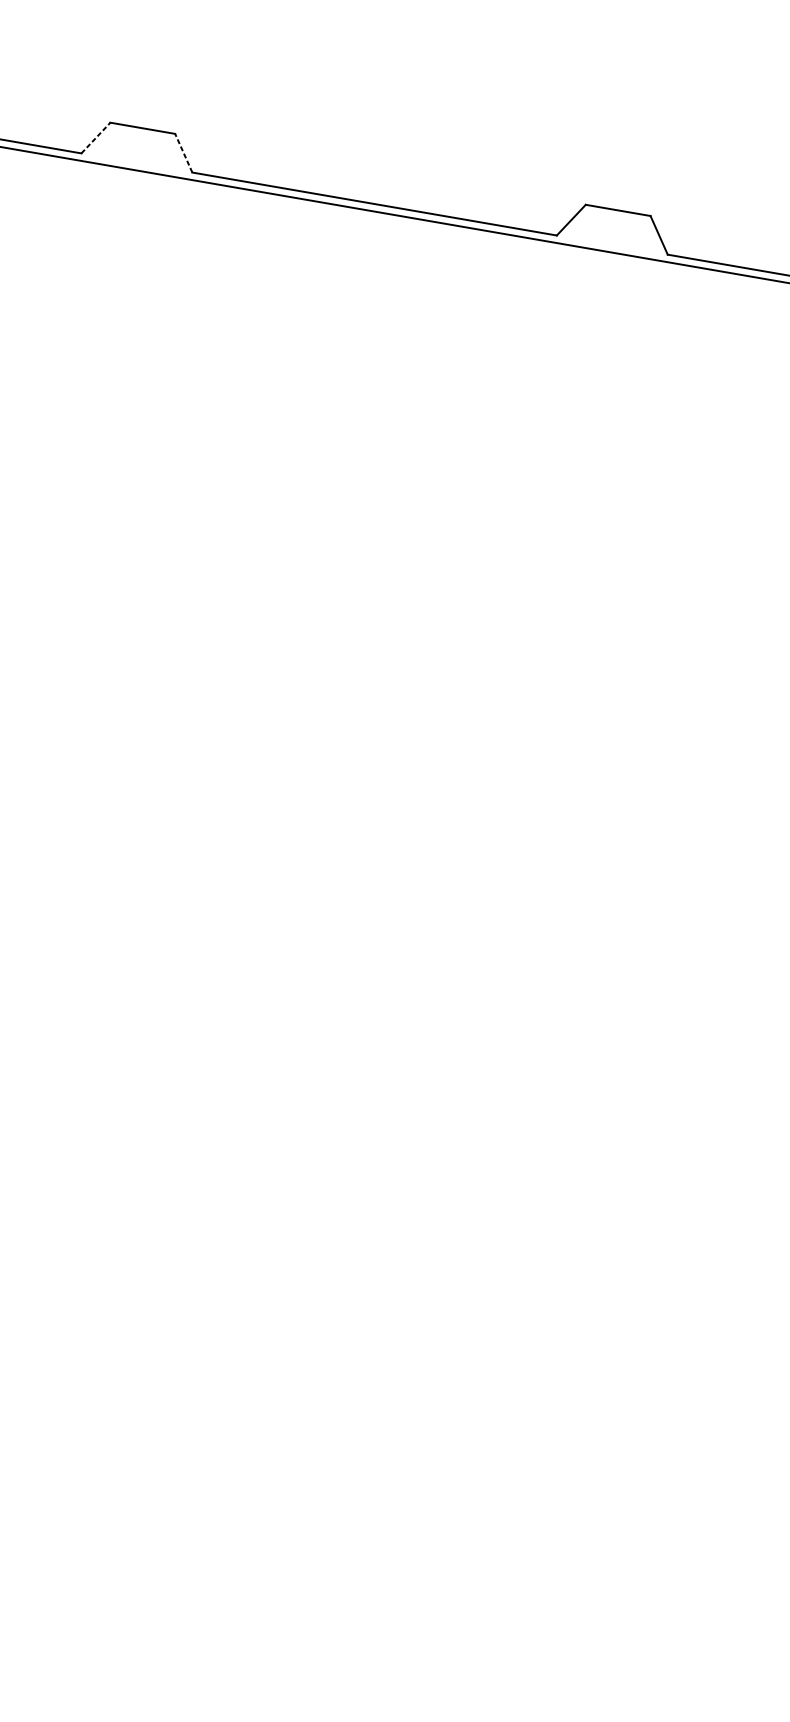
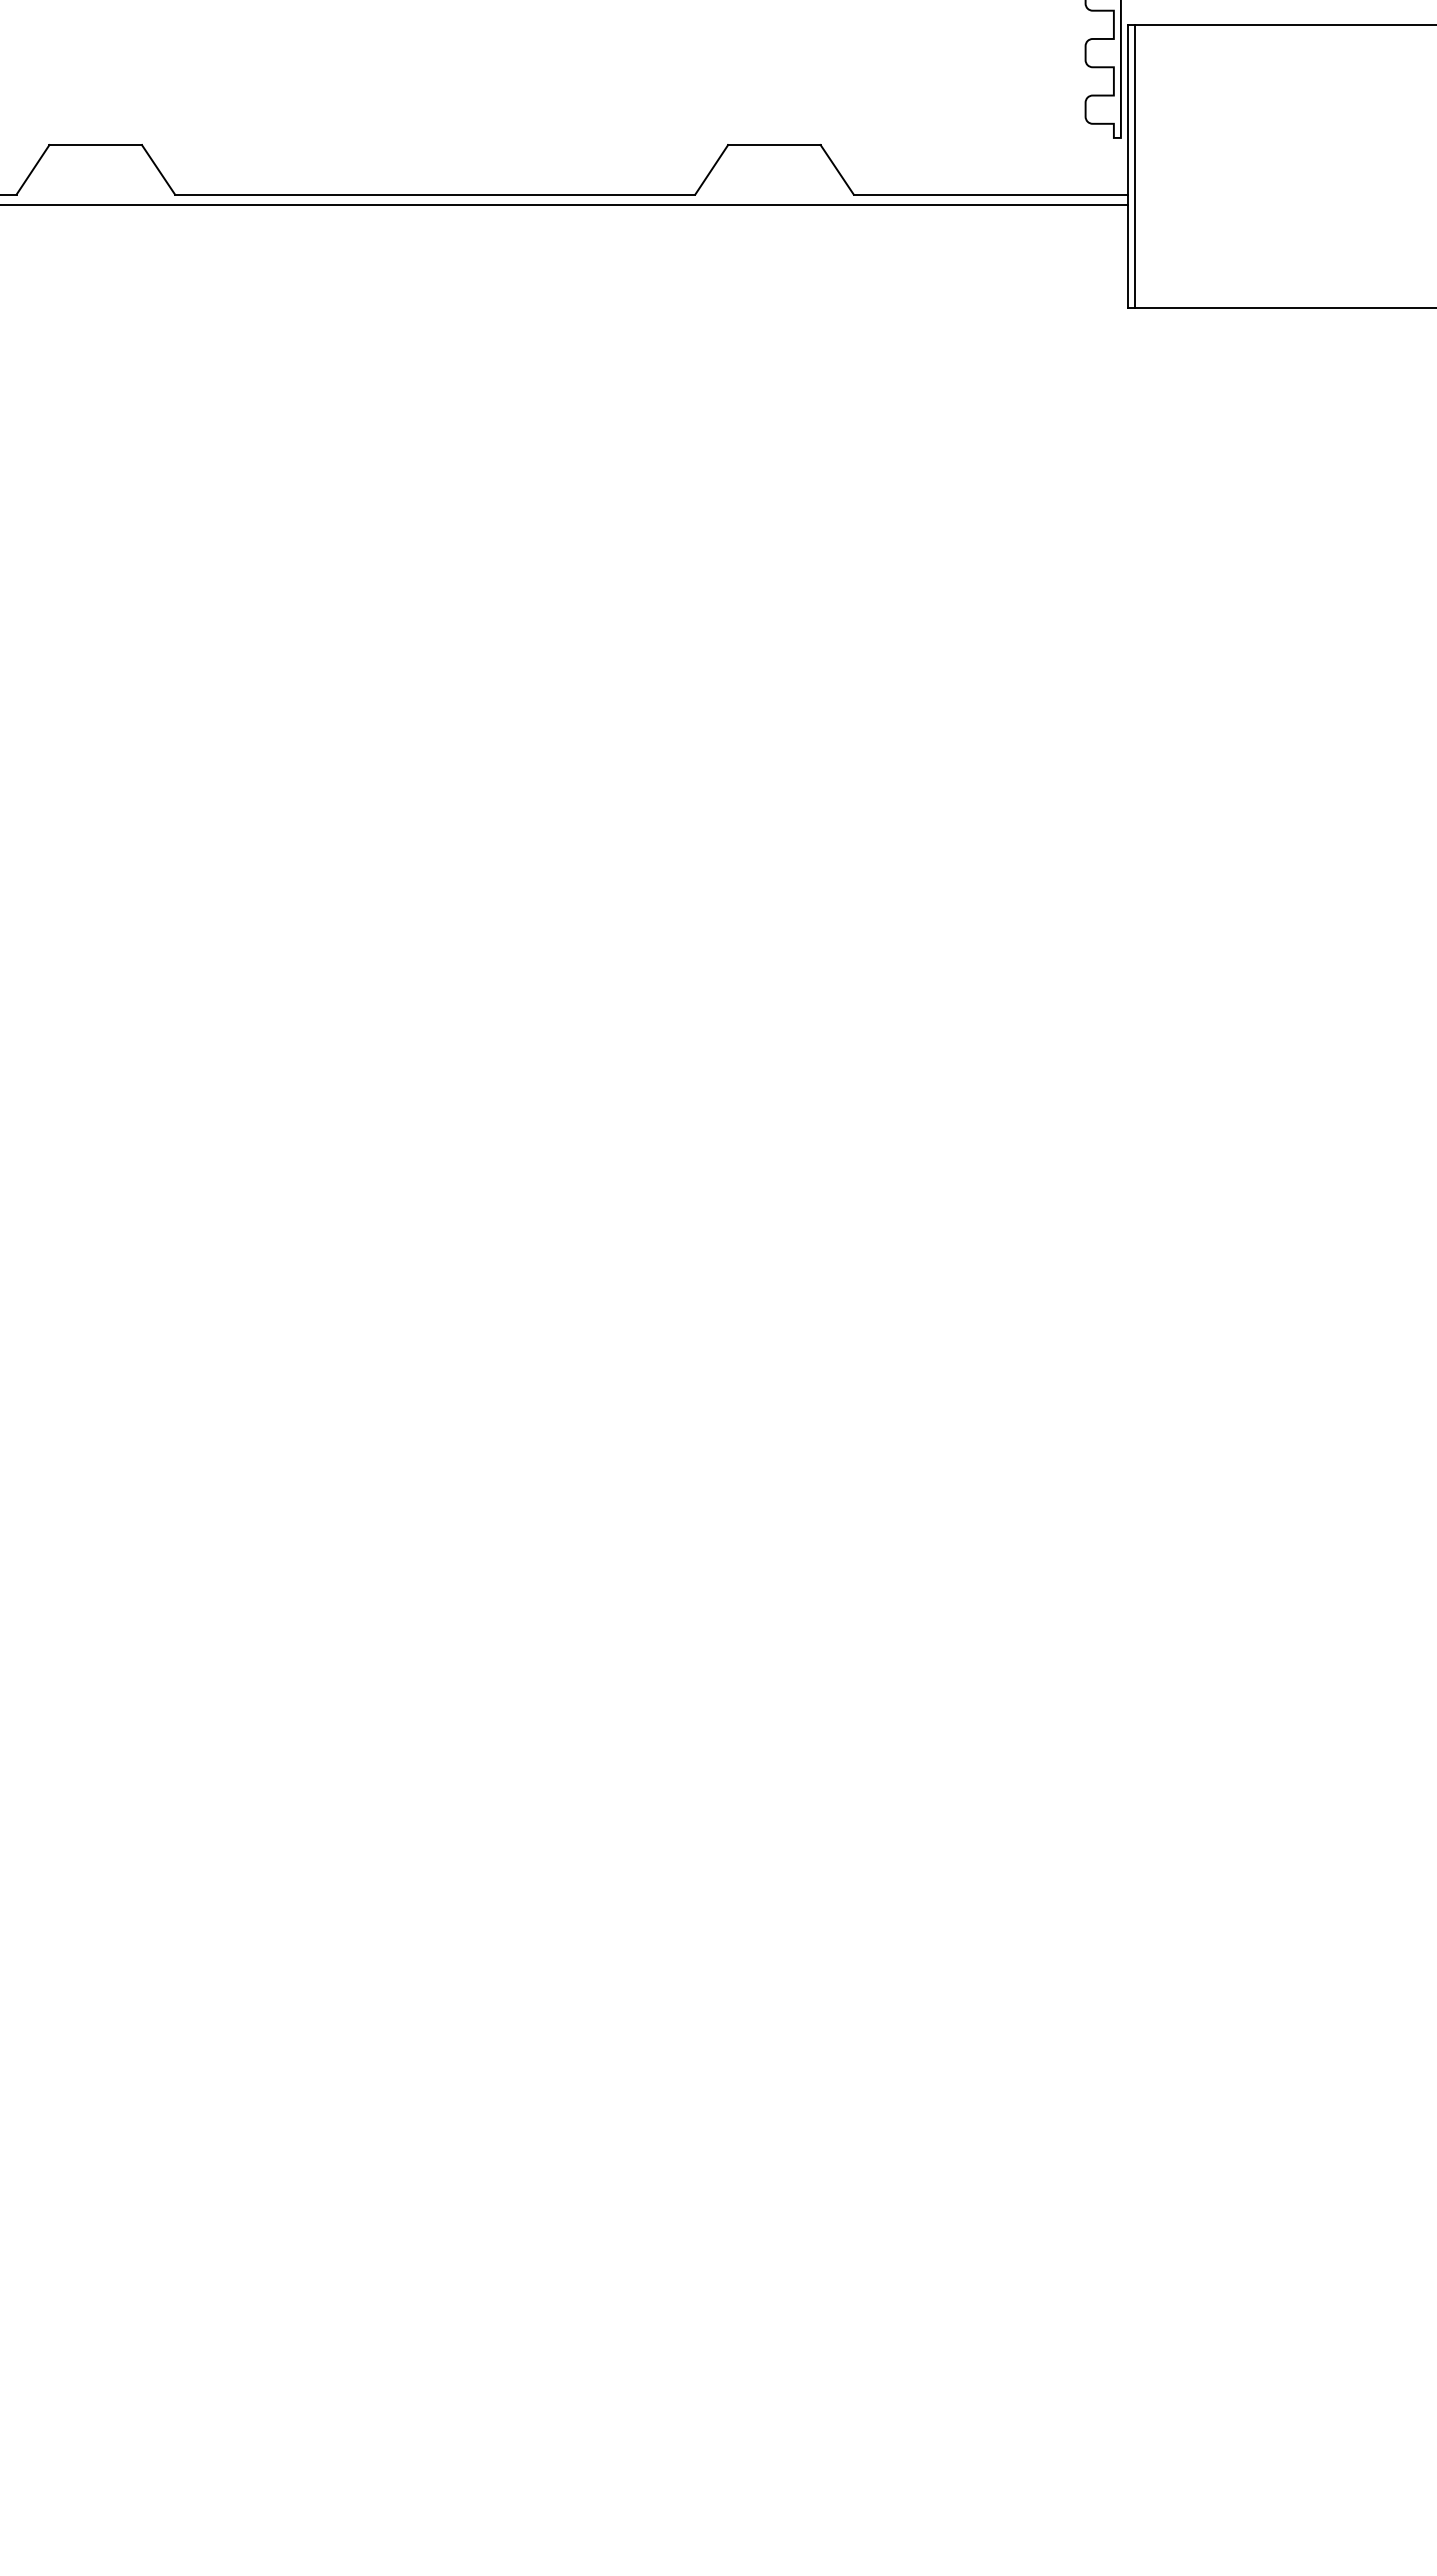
line: (96, 137) -> (33, 169), dashed -> solid
line: (183, 153) -> (158, 169), dashed -> solid

